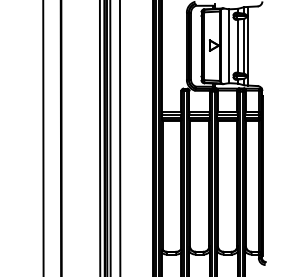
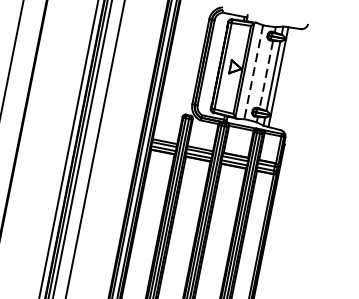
line: (228, 46) -> (253, 72), solid -> dashed
line: (238, 46) -> (266, 75), solid -> dashed

